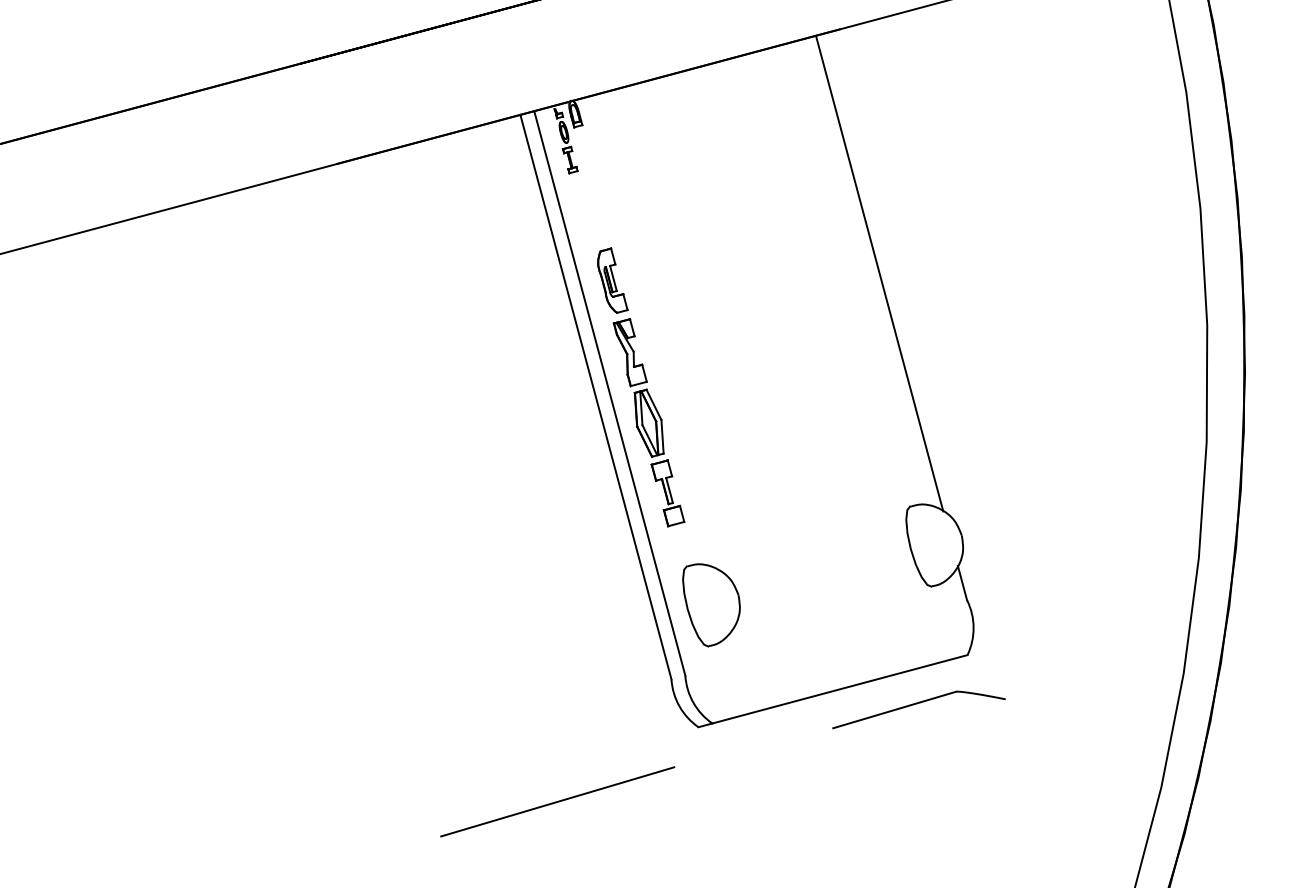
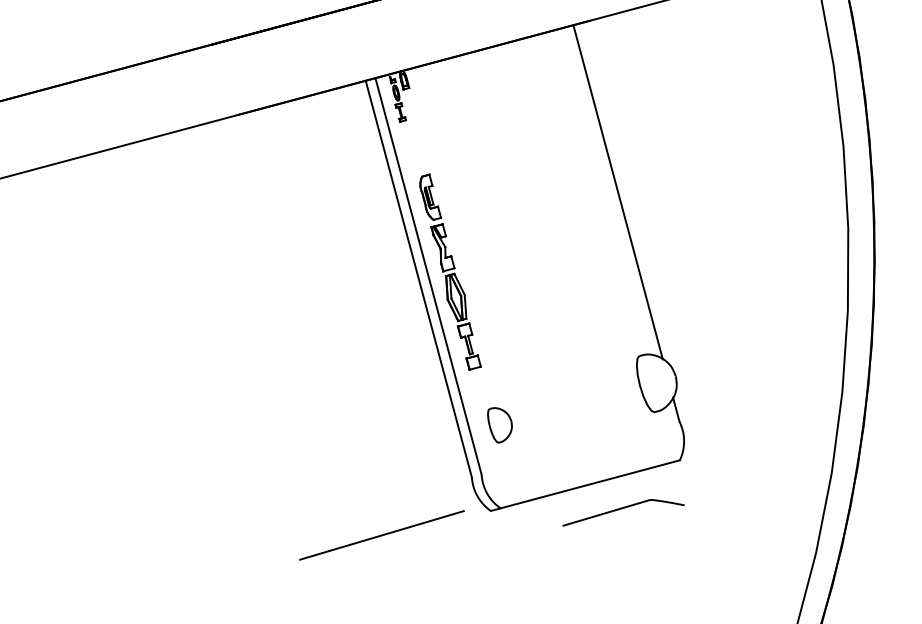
part: (710, 605) -> (499, 425), size x0.6
part: (918, 709) -> (623, 512), moved
line: (557, 801) -> (381, 535), moved

